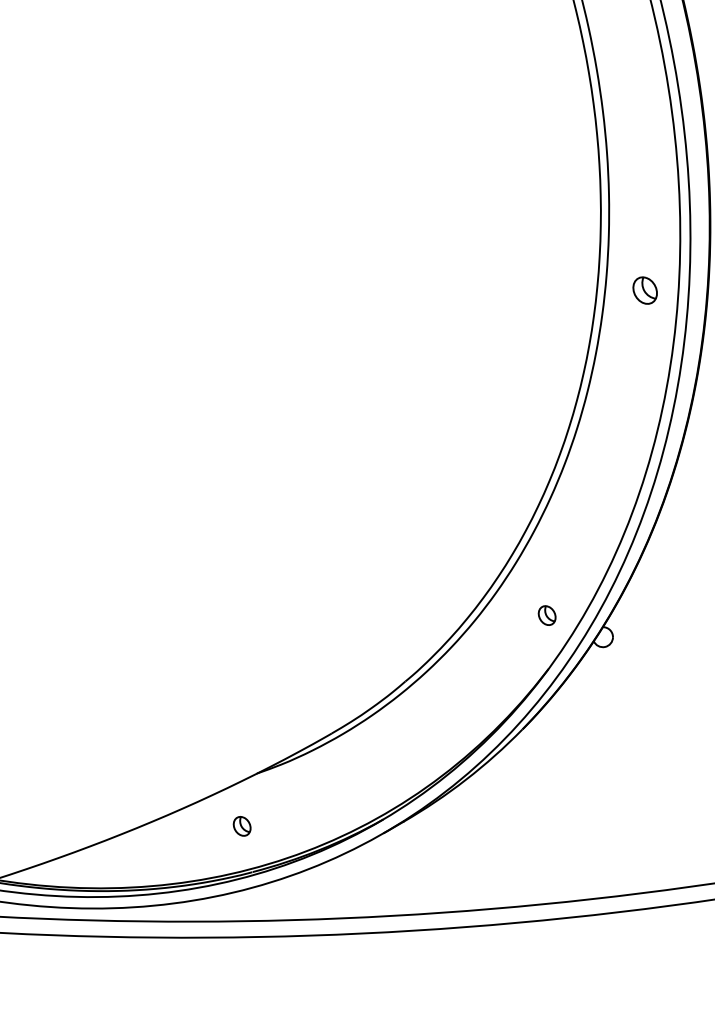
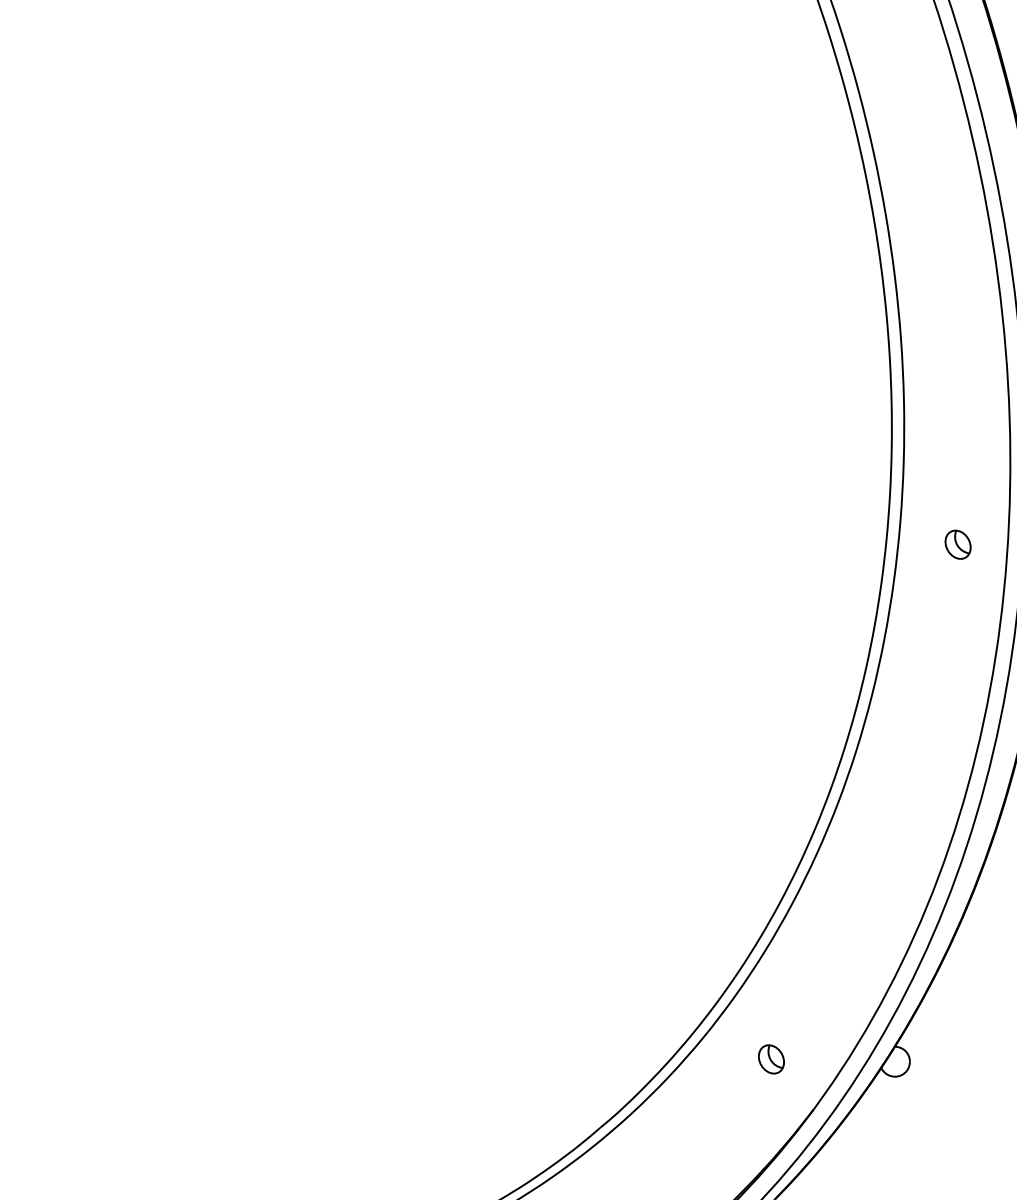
part: (645, 290) -> (958, 544), size x0.71
part: (546, 615) -> (770, 1059), moved

